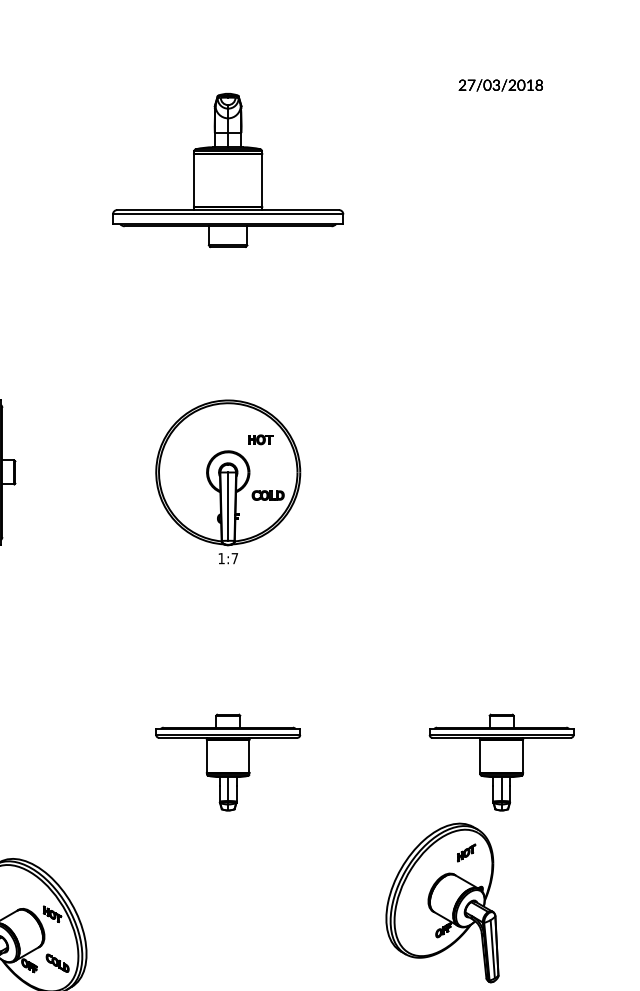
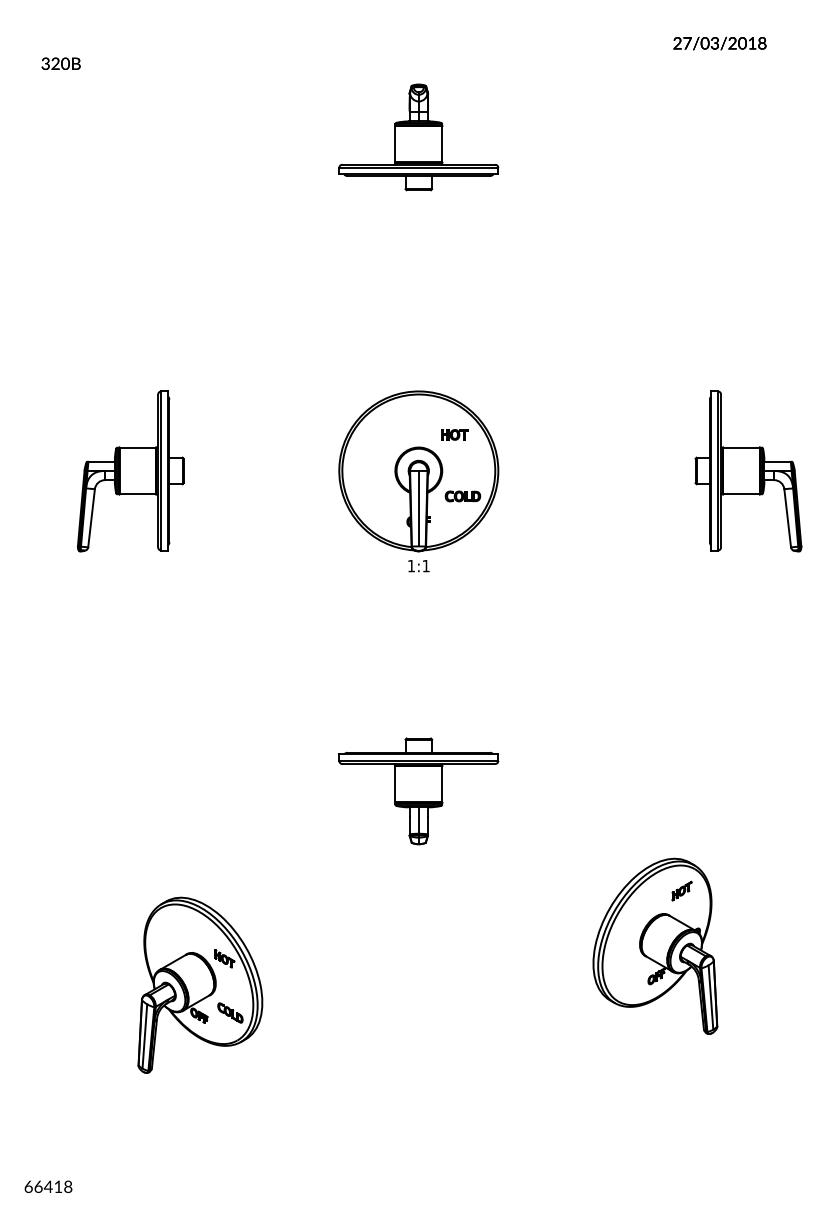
part: (227, 170) -> (418, 137), size x0.62
part: (526, 472) -> (748, 471), added
text: (234, 558) -> (425, 566), 1:7 -> 1:1
part: (501, 762) -> (720, 791), removed

